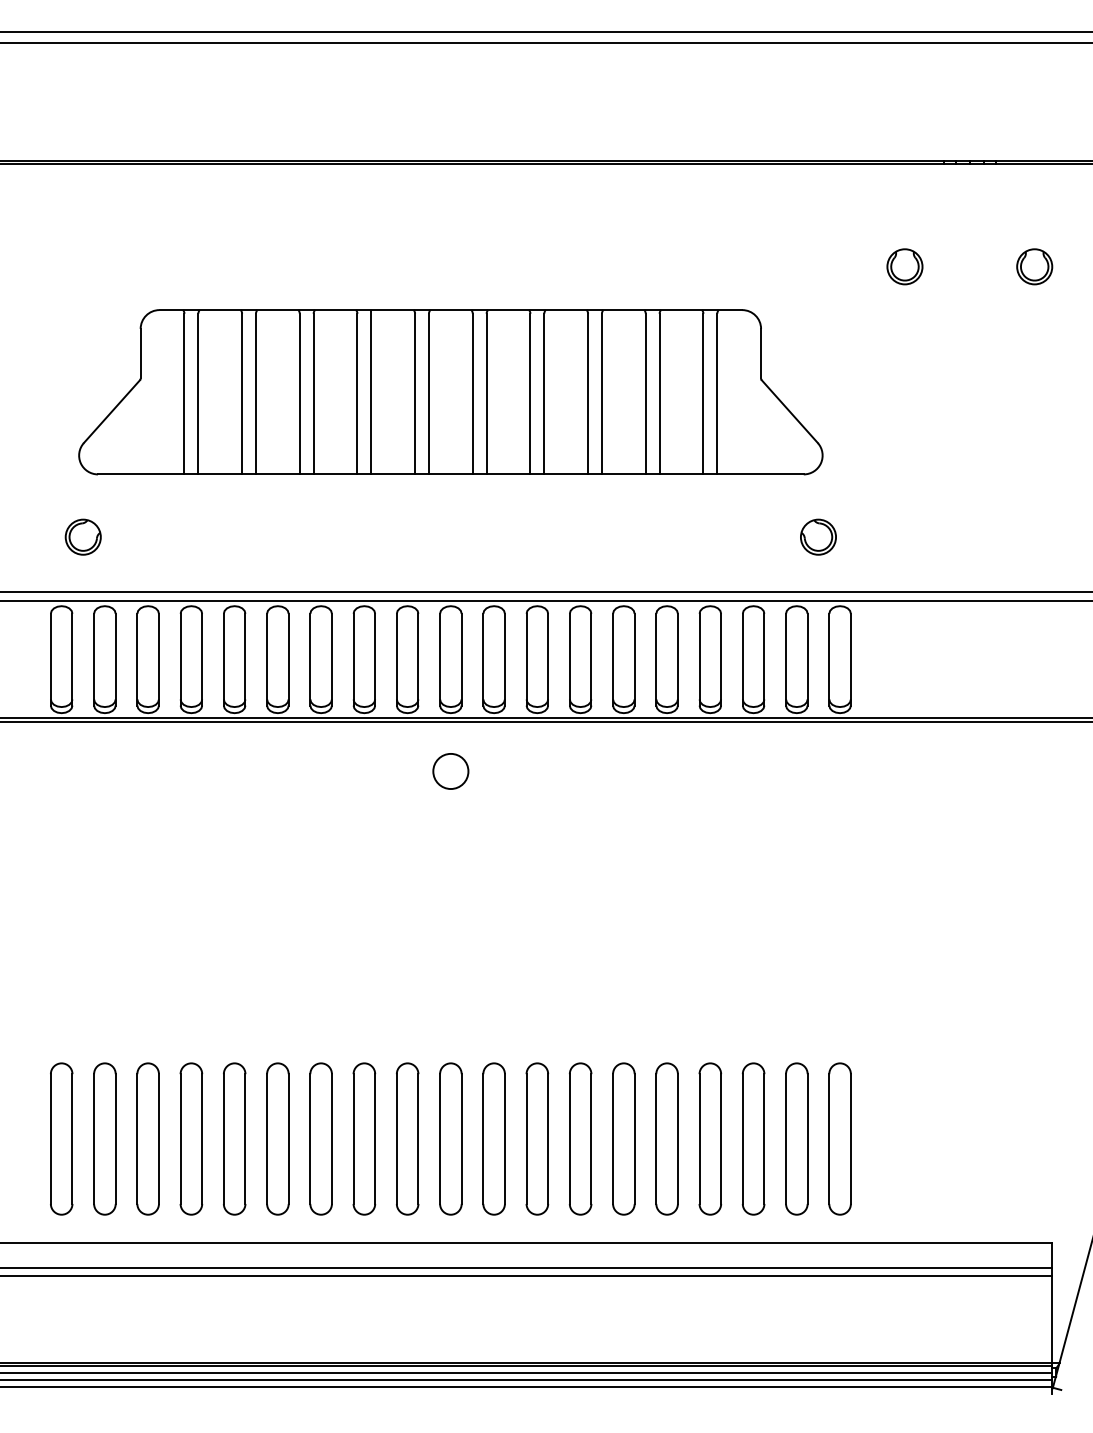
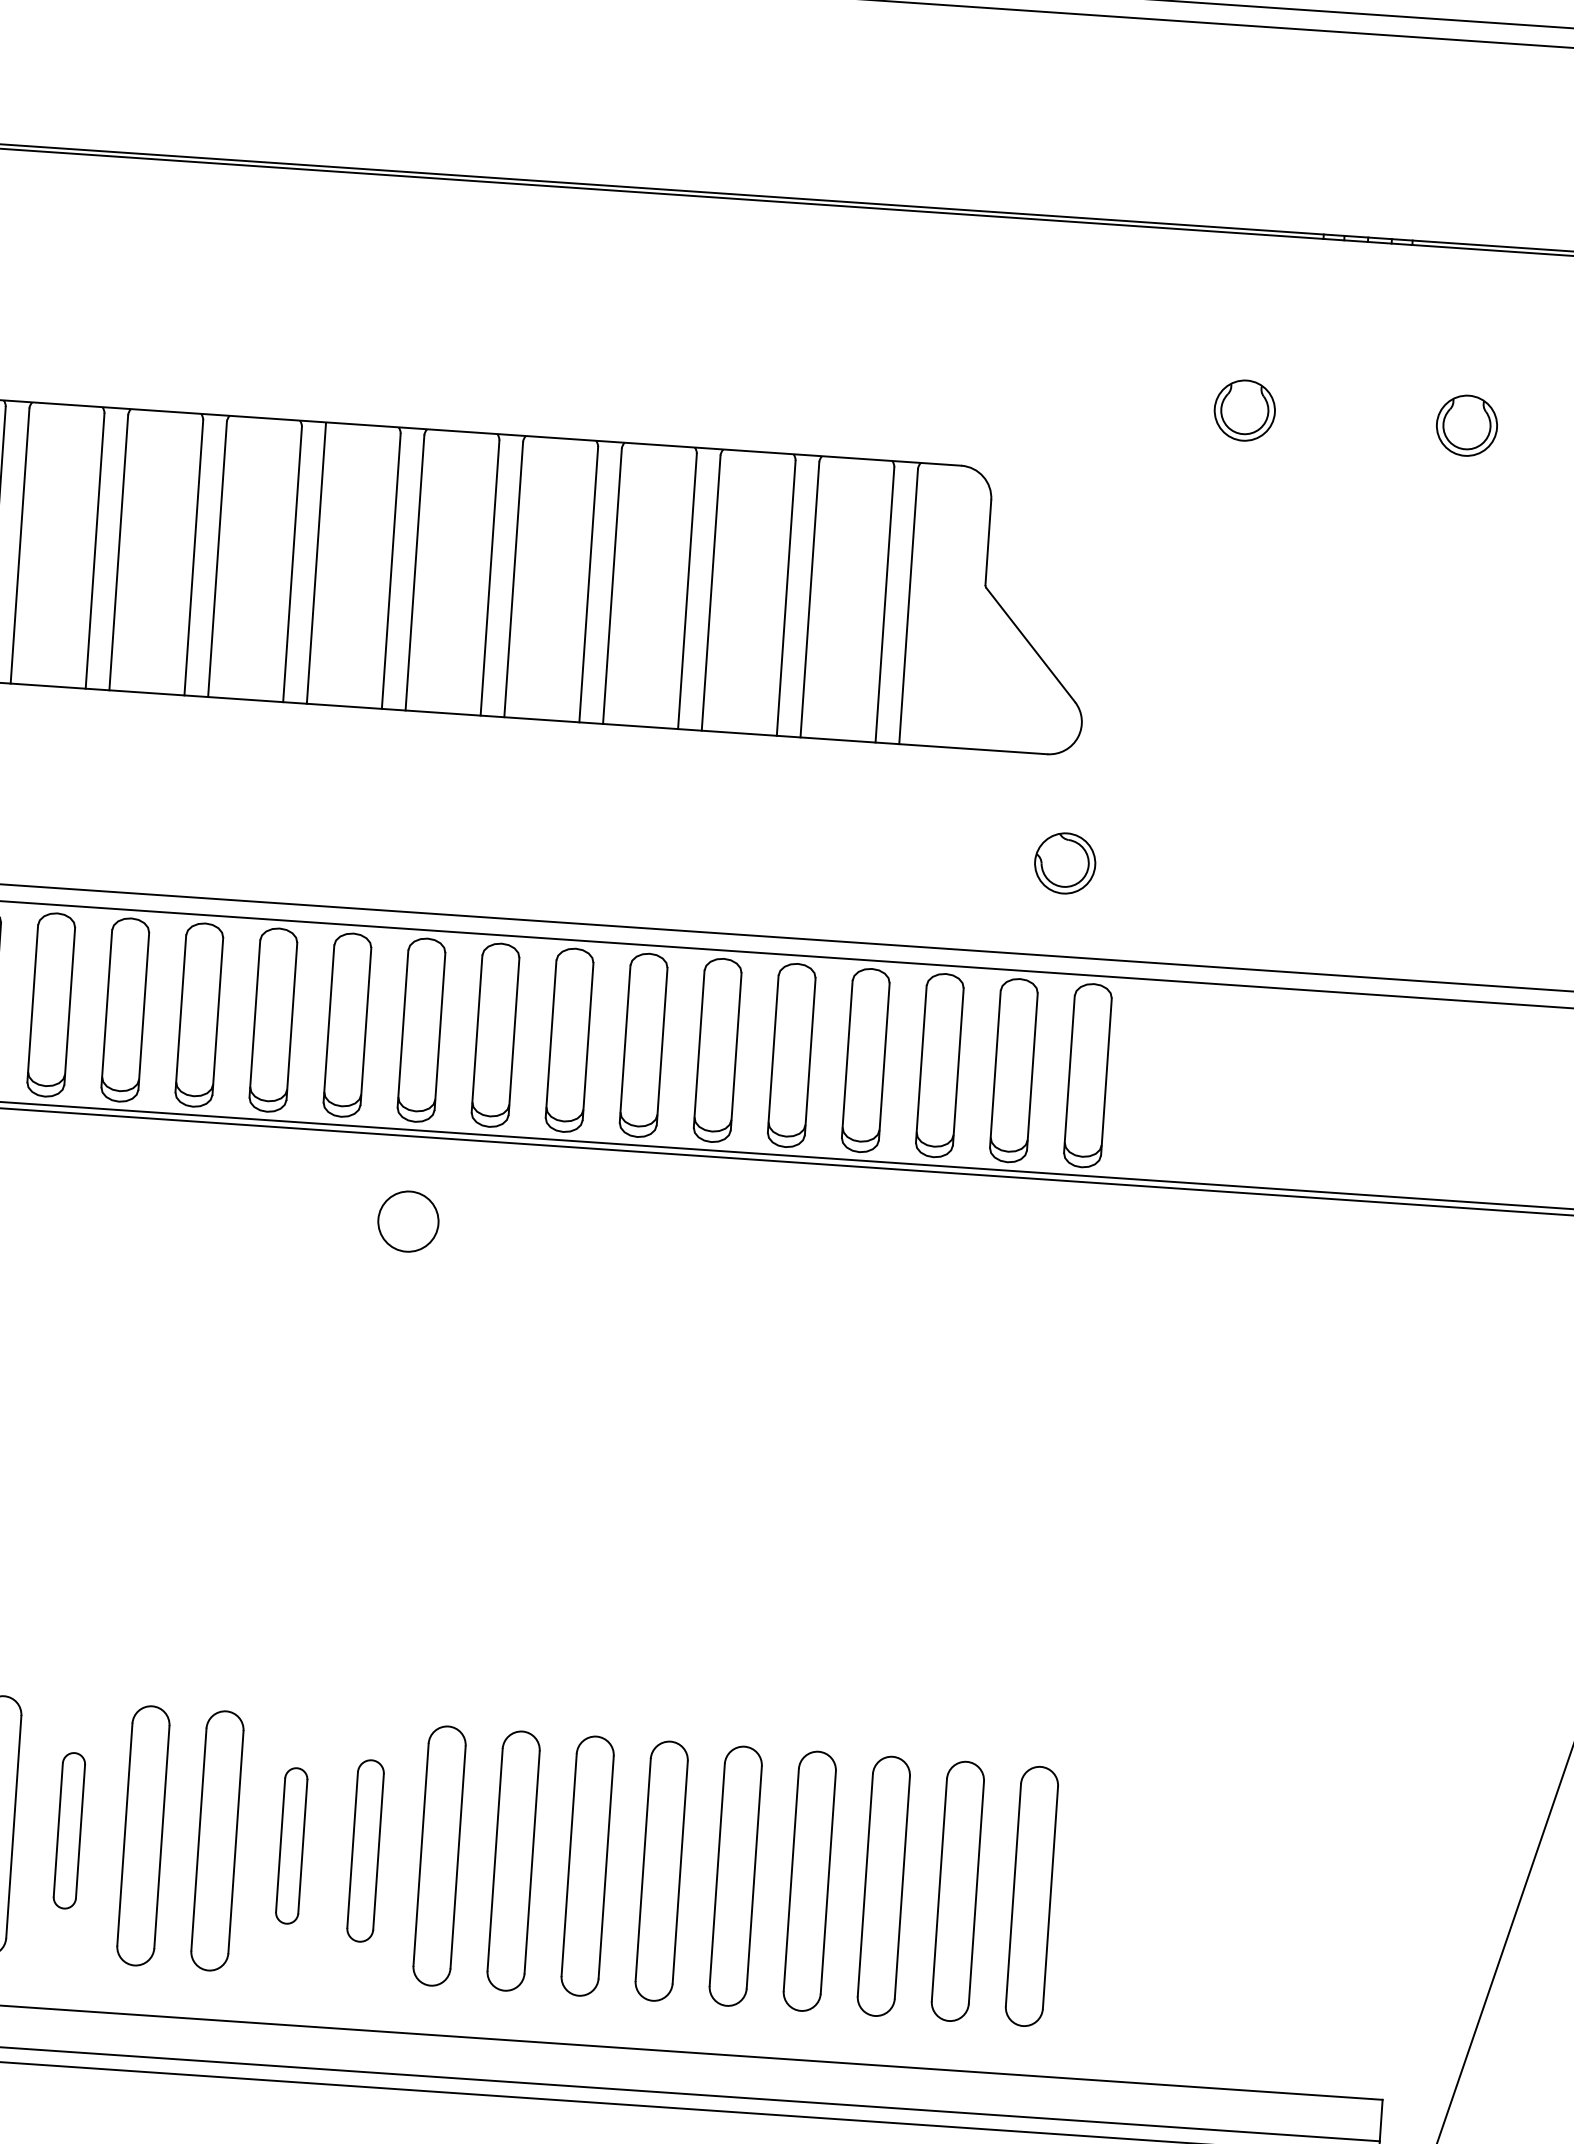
part: (277, 1138) -> (68, 1829), size x0.6
part: (407, 1138) -> (291, 1845), size x0.6
part: (450, 1138) -> (364, 1850), size x0.7

